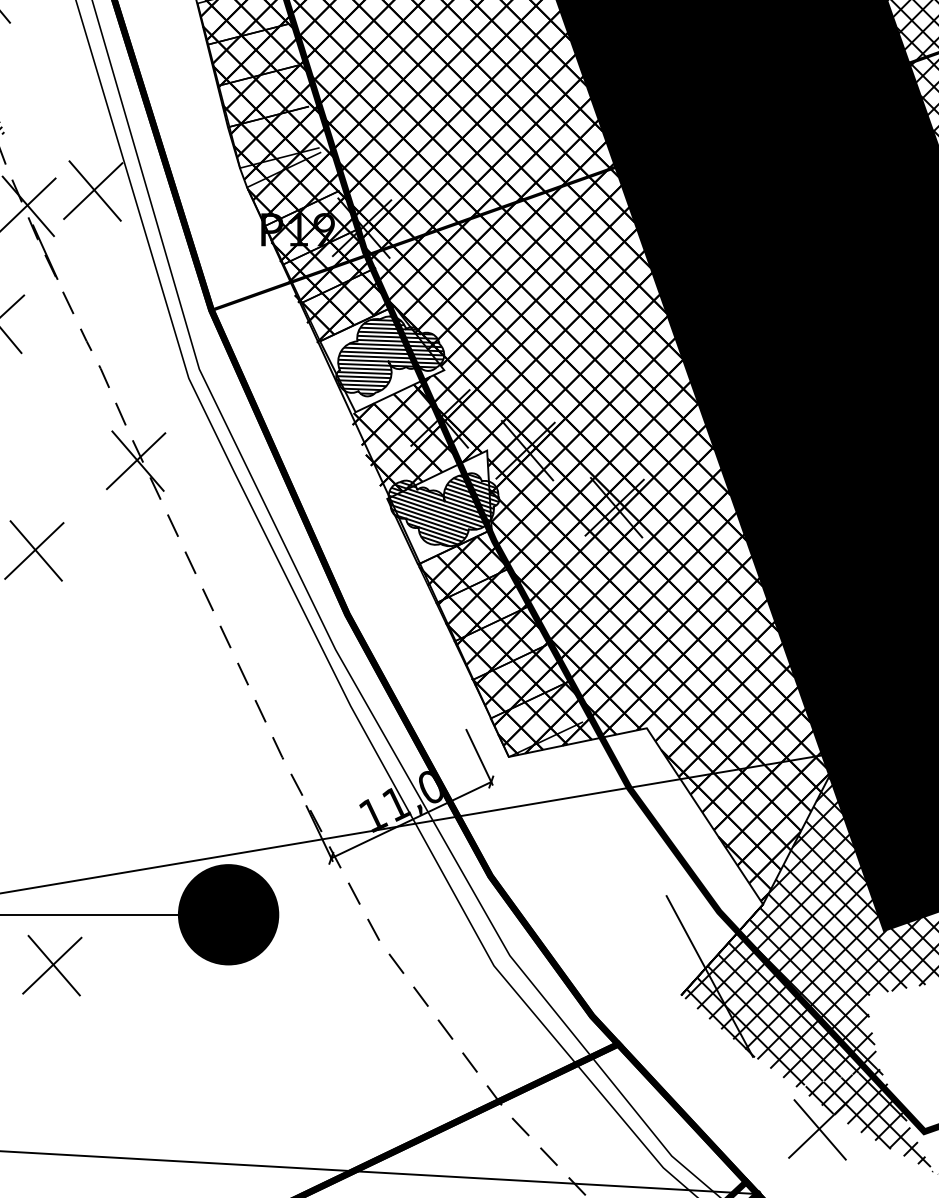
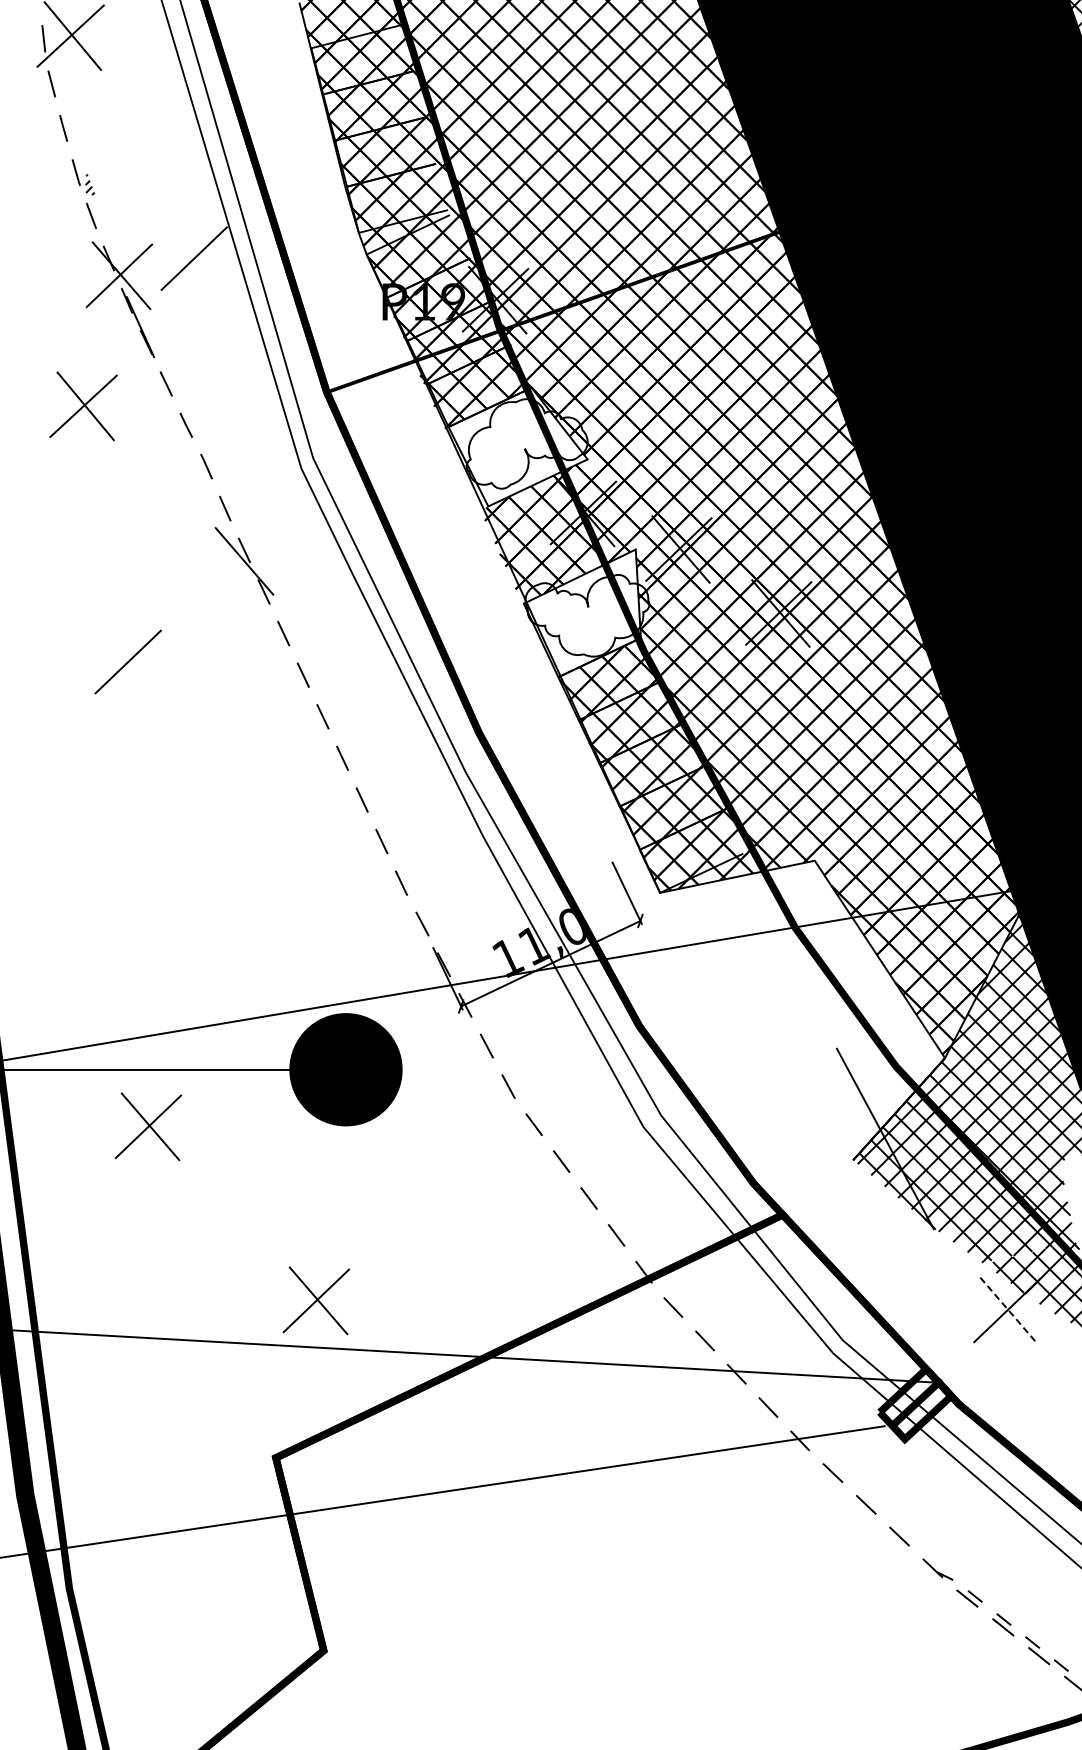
line: (95, 190) -> (196, 258), removed
hatch: (389, 355) -> (526, 442), removed
line: (135, 461) -> (241, 561), removed
hatch: (444, 509) -> (587, 615), removed
line: (36, 550) -> (130, 661), removed
part: (202, 1120) -> (316, 1300), added
line: (820, 1129) -> (1009, 1310), solid -> dashed

